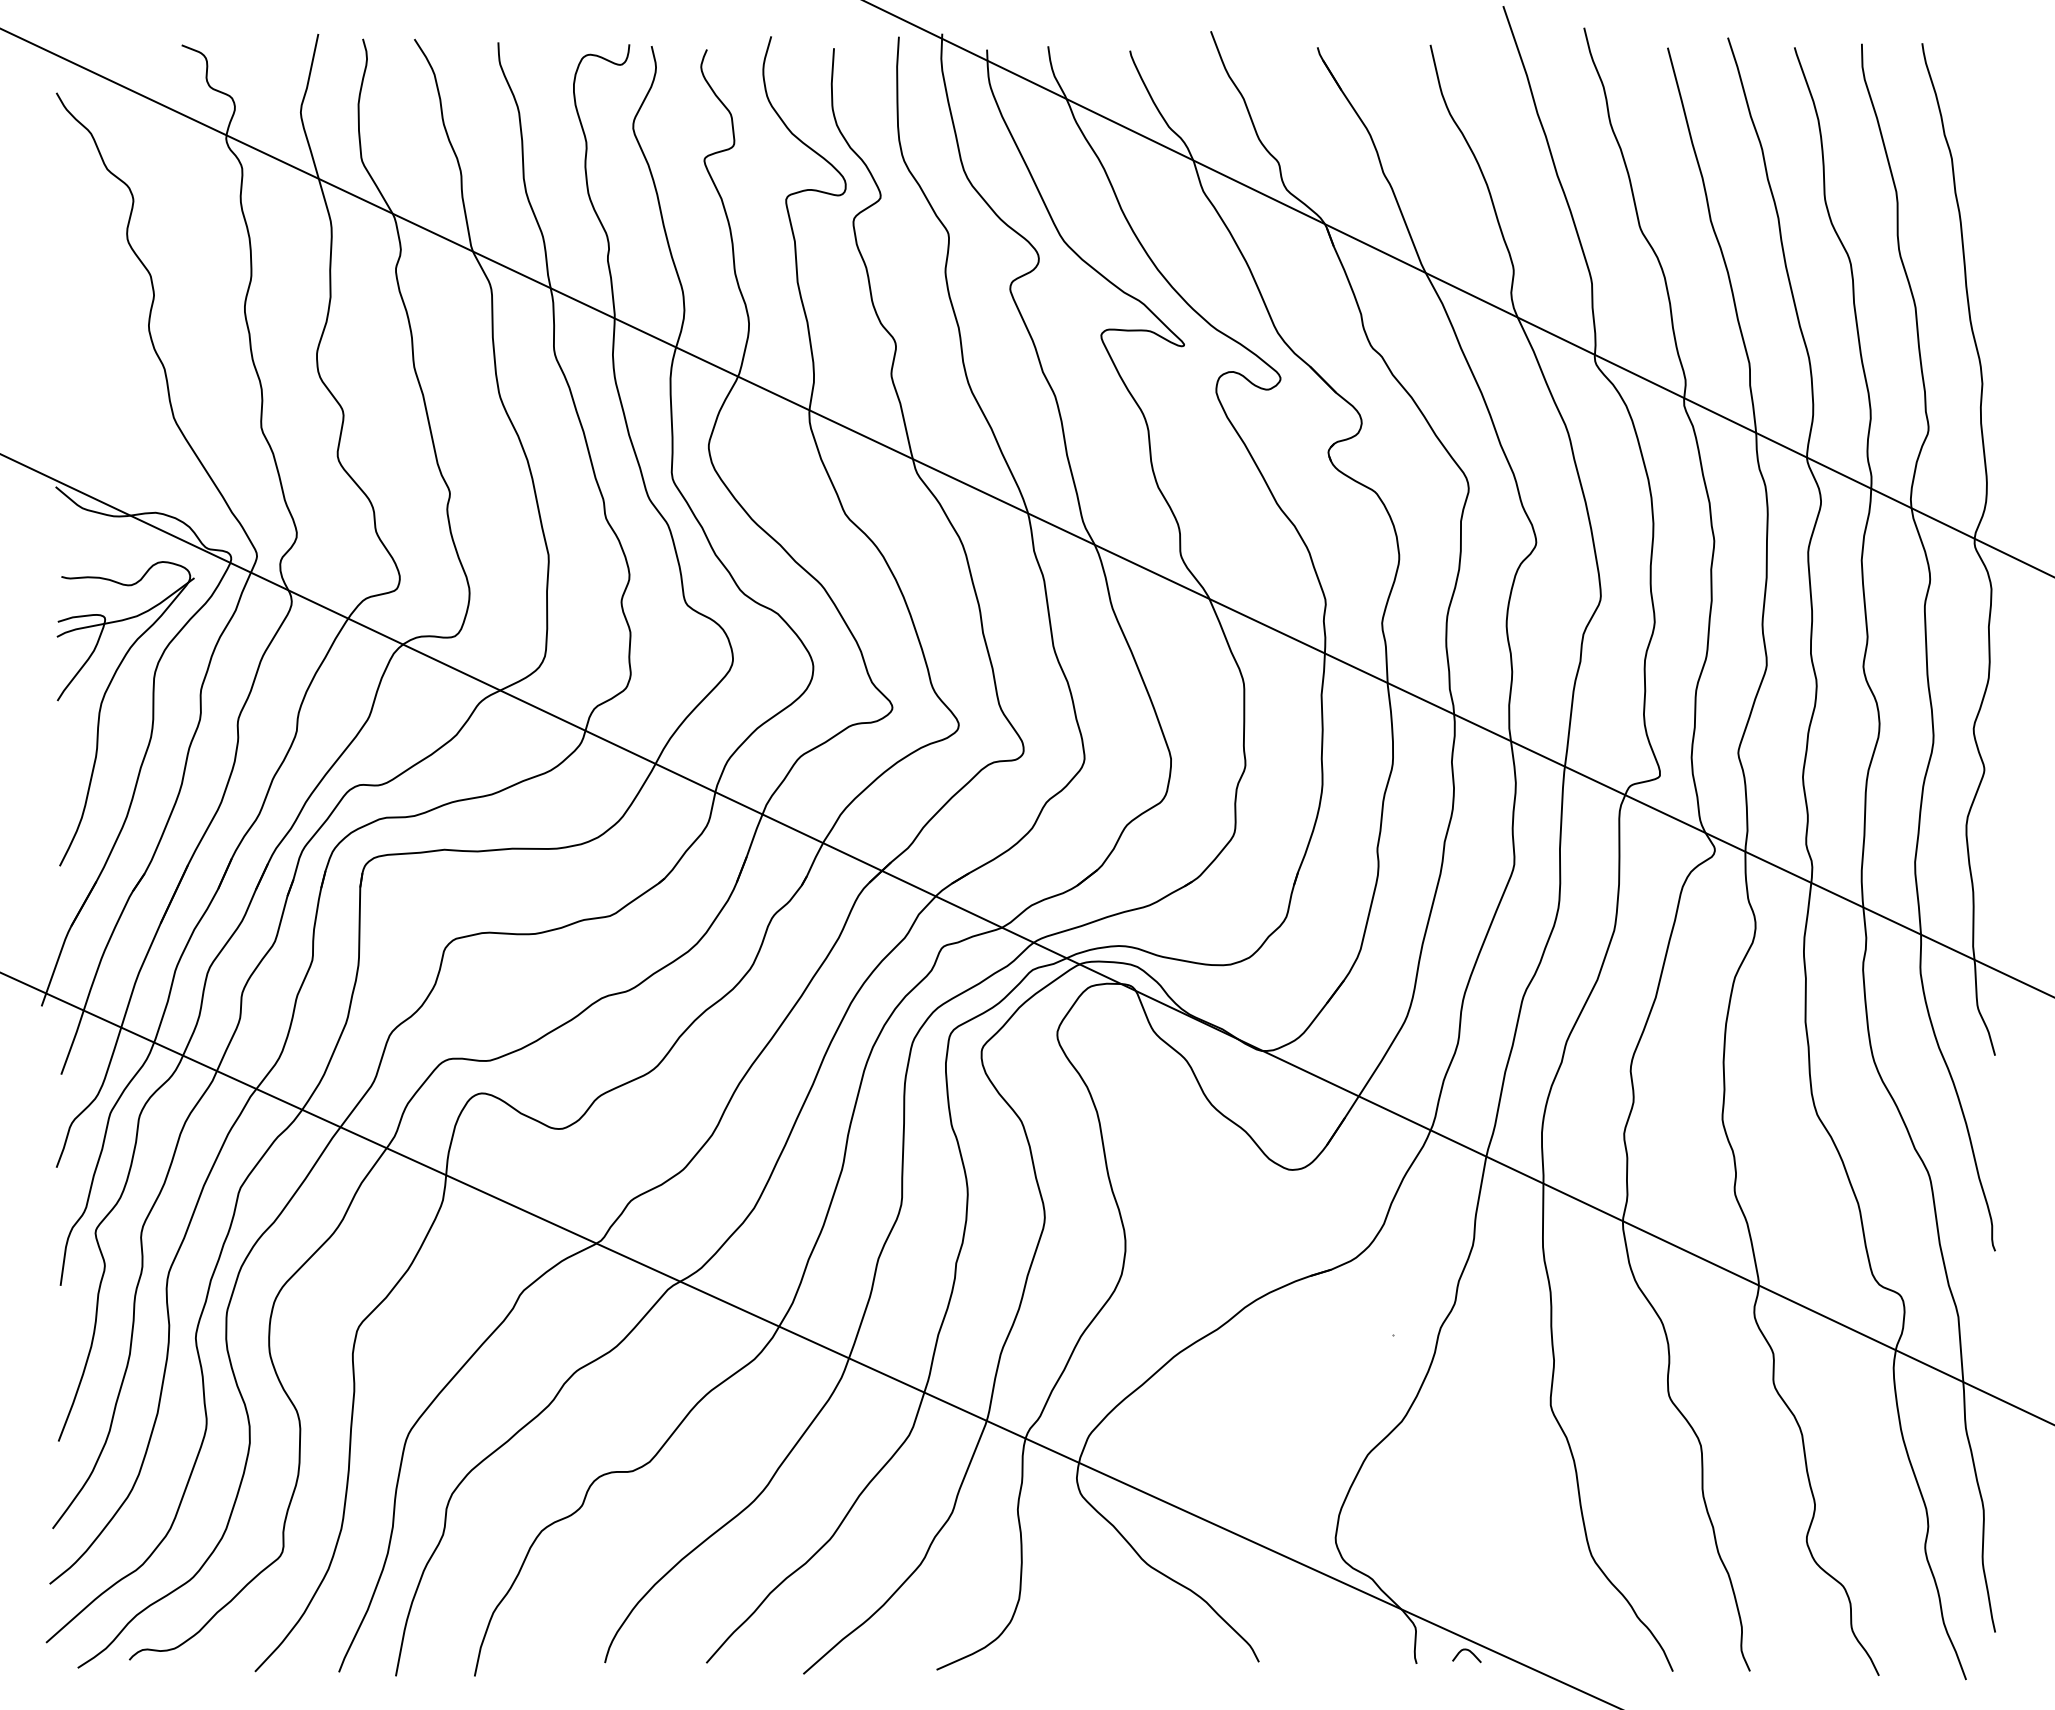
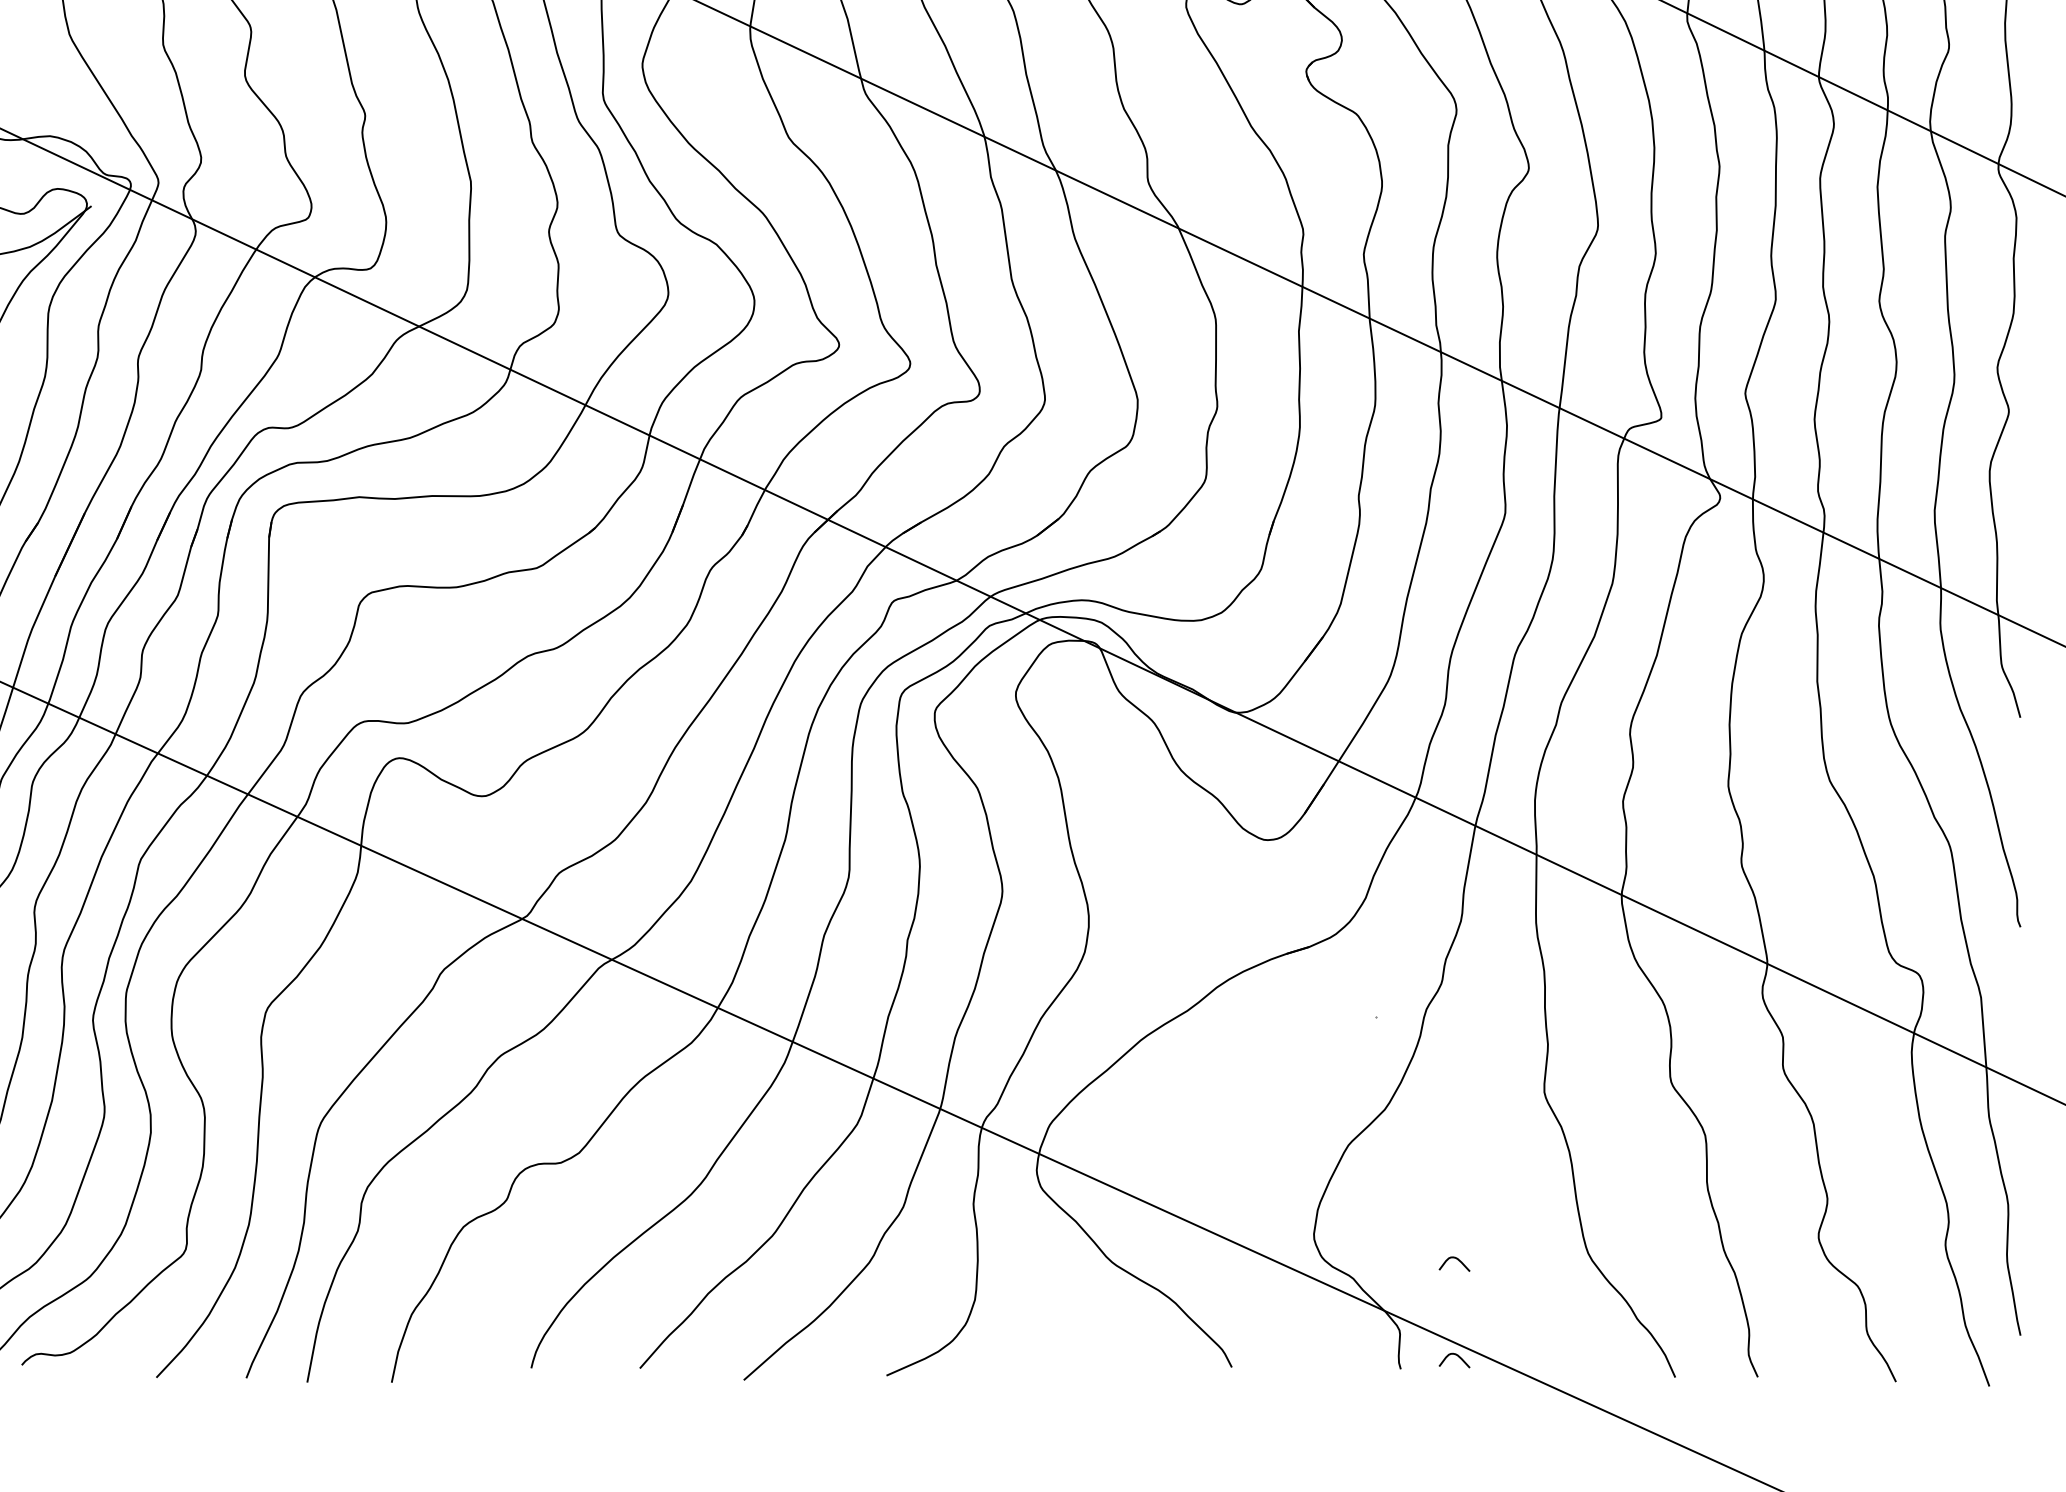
curve: (1468, 1561) -> (1456, 1259), added

